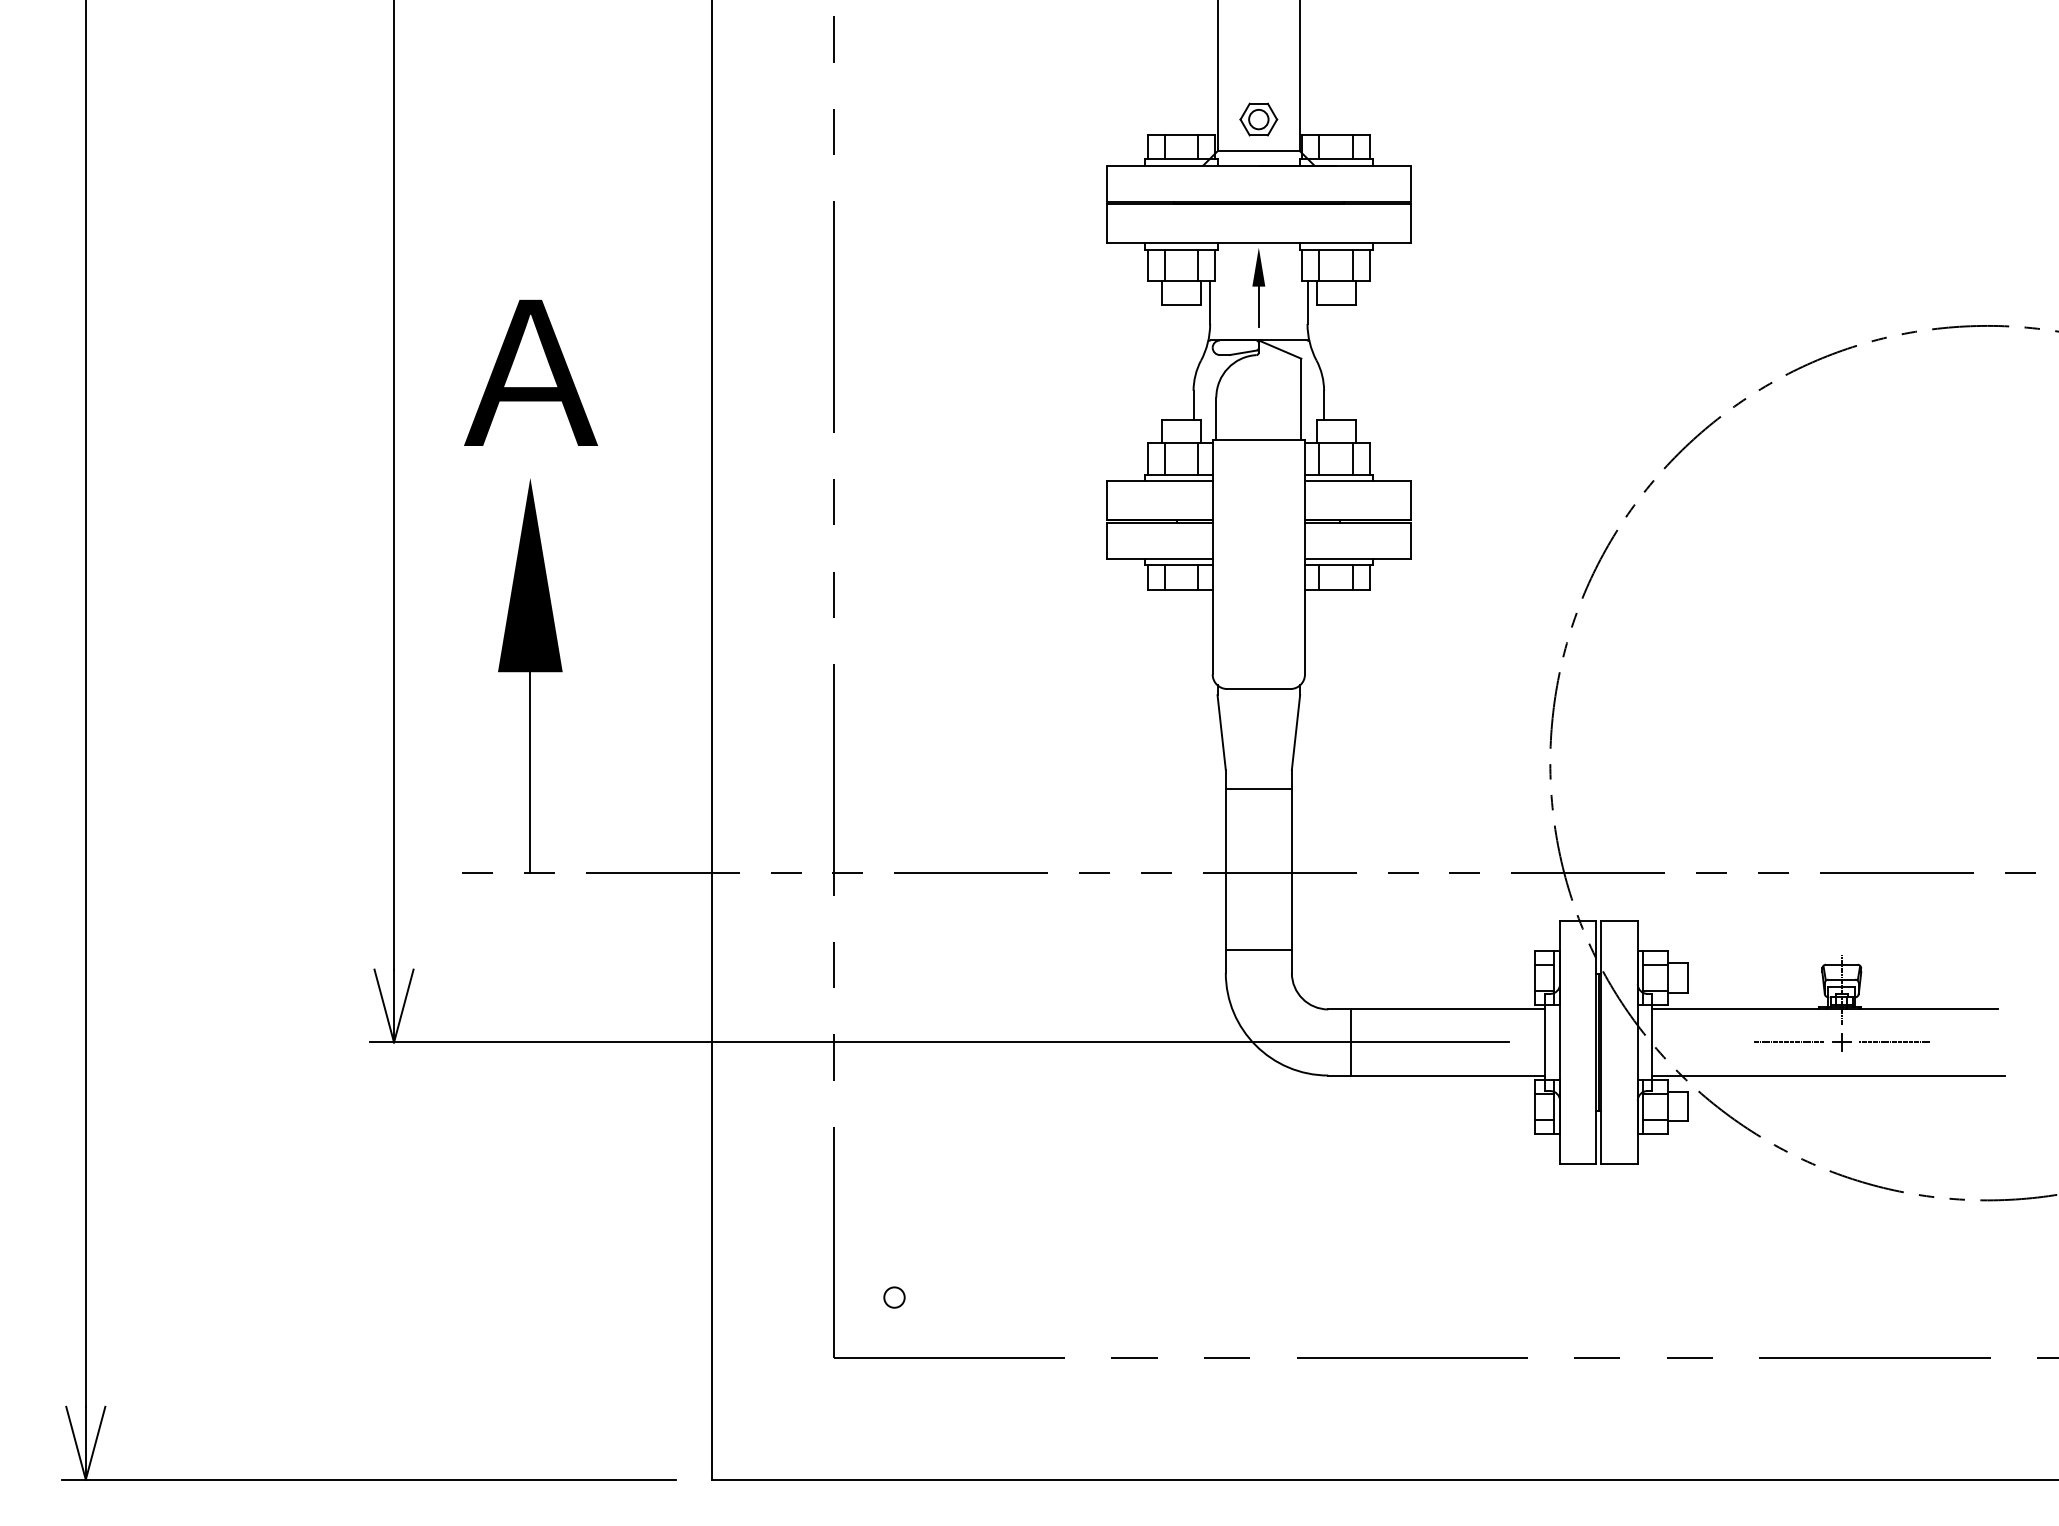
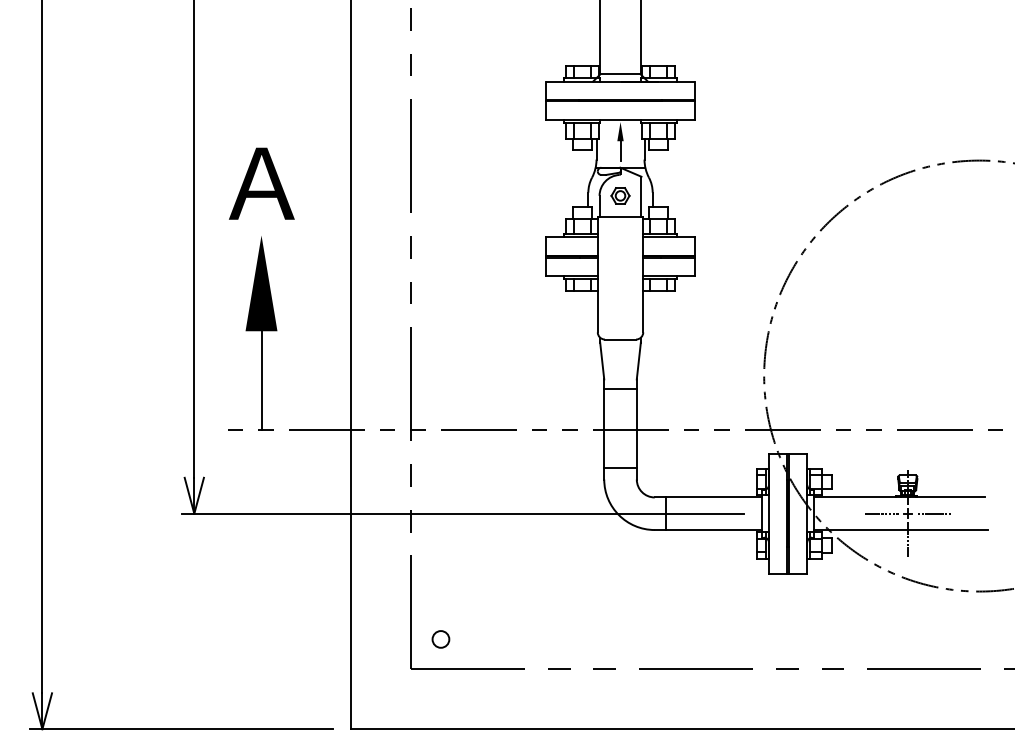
part: (1258, 118) -> (620, 195), moved
line: (1841, 1094) -> (907, 539), added
circle: (893, 1297) -> (440, 639), size x1.67

